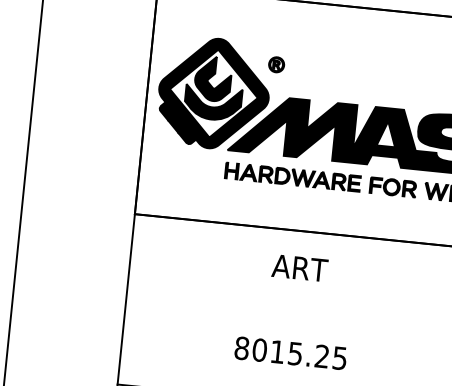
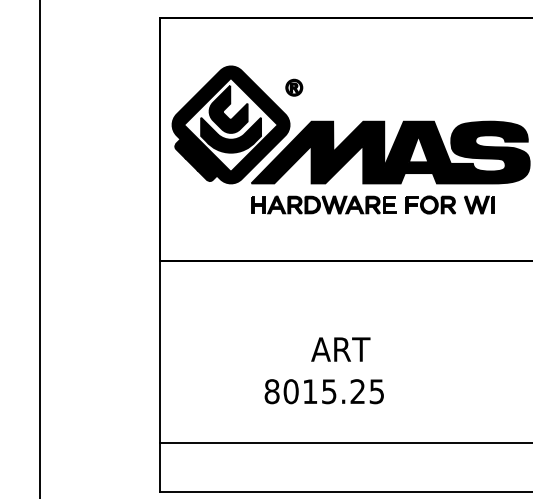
text: (299, 268) -> (340, 349), moved
text: (290, 353) -> (323, 391), moved

